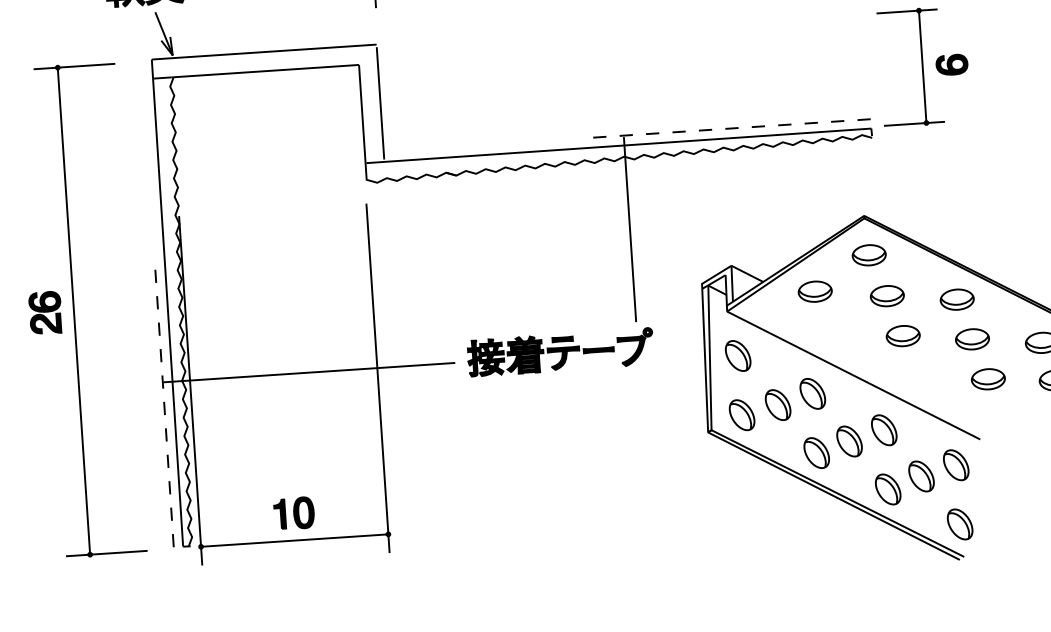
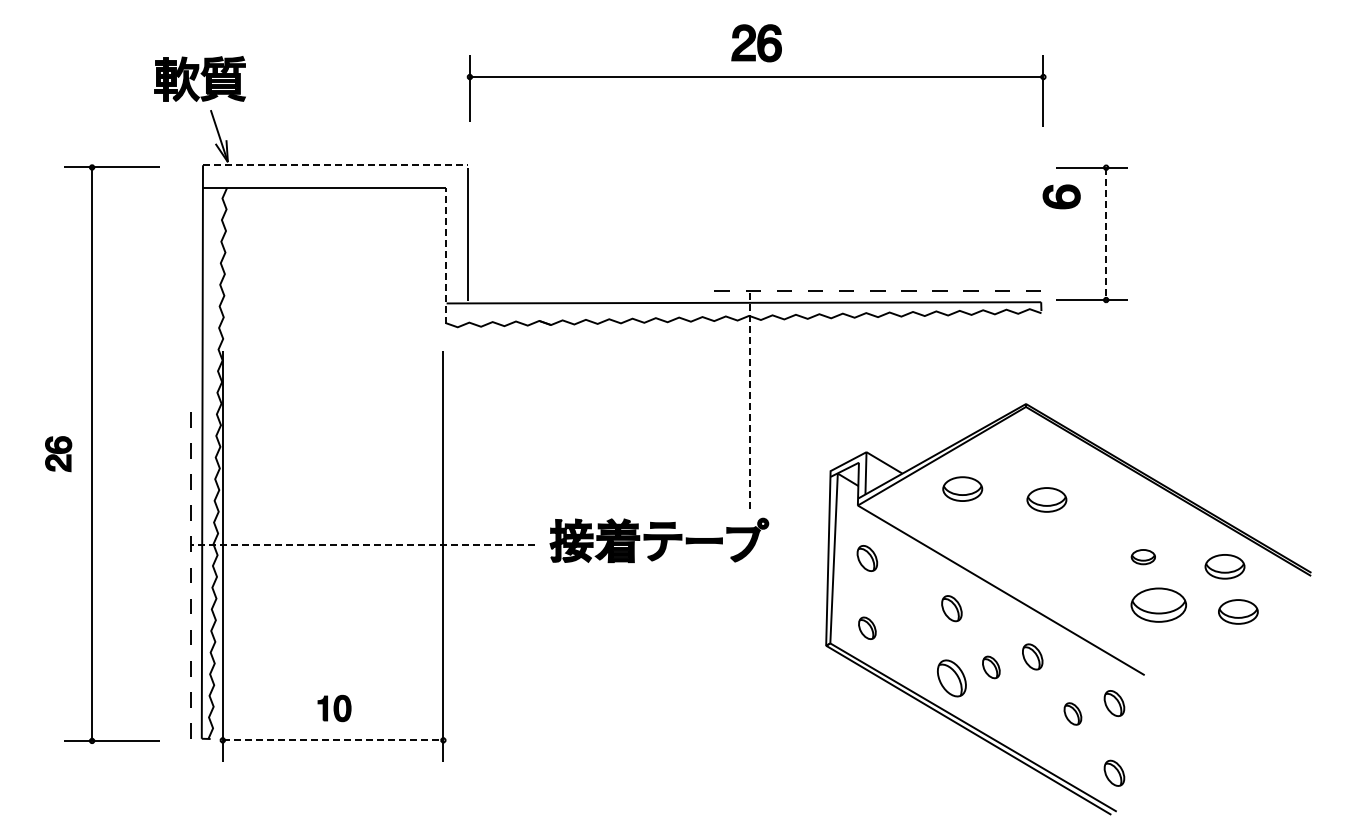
line: (264, 52) -> (335, 165), solid -> dashed
part: (951, 64) -> (1061, 196), moved
line: (923, 67) -> (1106, 234), solid -> dashed
line: (362, 122) -> (445, 255), solid -> dashed
line: (630, 229) -> (750, 401), solid -> dashed
part: (868, 255) -> (1028, 450), removed
part: (957, 299) -> (1128, 509), removed
part: (45, 312) -> (58, 453), size x0.7
part: (903, 335) -> (1062, 547), removed
part: (972, 338) -> (1143, 556), size x0.6
part: (738, 356) -> (867, 558), size x0.7
line: (309, 372) -> (363, 544), solid -> dashed
part: (988, 379) -> (1158, 605), size x1.4
part: (812, 393) -> (951, 608), size x0.7
part: (778, 405) -> (910, 619), removed
part: (742, 415) -> (867, 628), size x0.6
part: (883, 429) -> (1032, 656), size x0.7
part: (849, 441) -> (991, 667), size x0.6
part: (956, 465) -> (1114, 703), size x0.7
part: (921, 476) -> (1072, 713), size x0.6
part: (887, 489) -> (1032, 726), removed
part: (294, 513) -> (334, 708), size x0.7
part: (960, 524) -> (1114, 773), size x0.7
line: (295, 540) -> (333, 740), solid -> dashed

